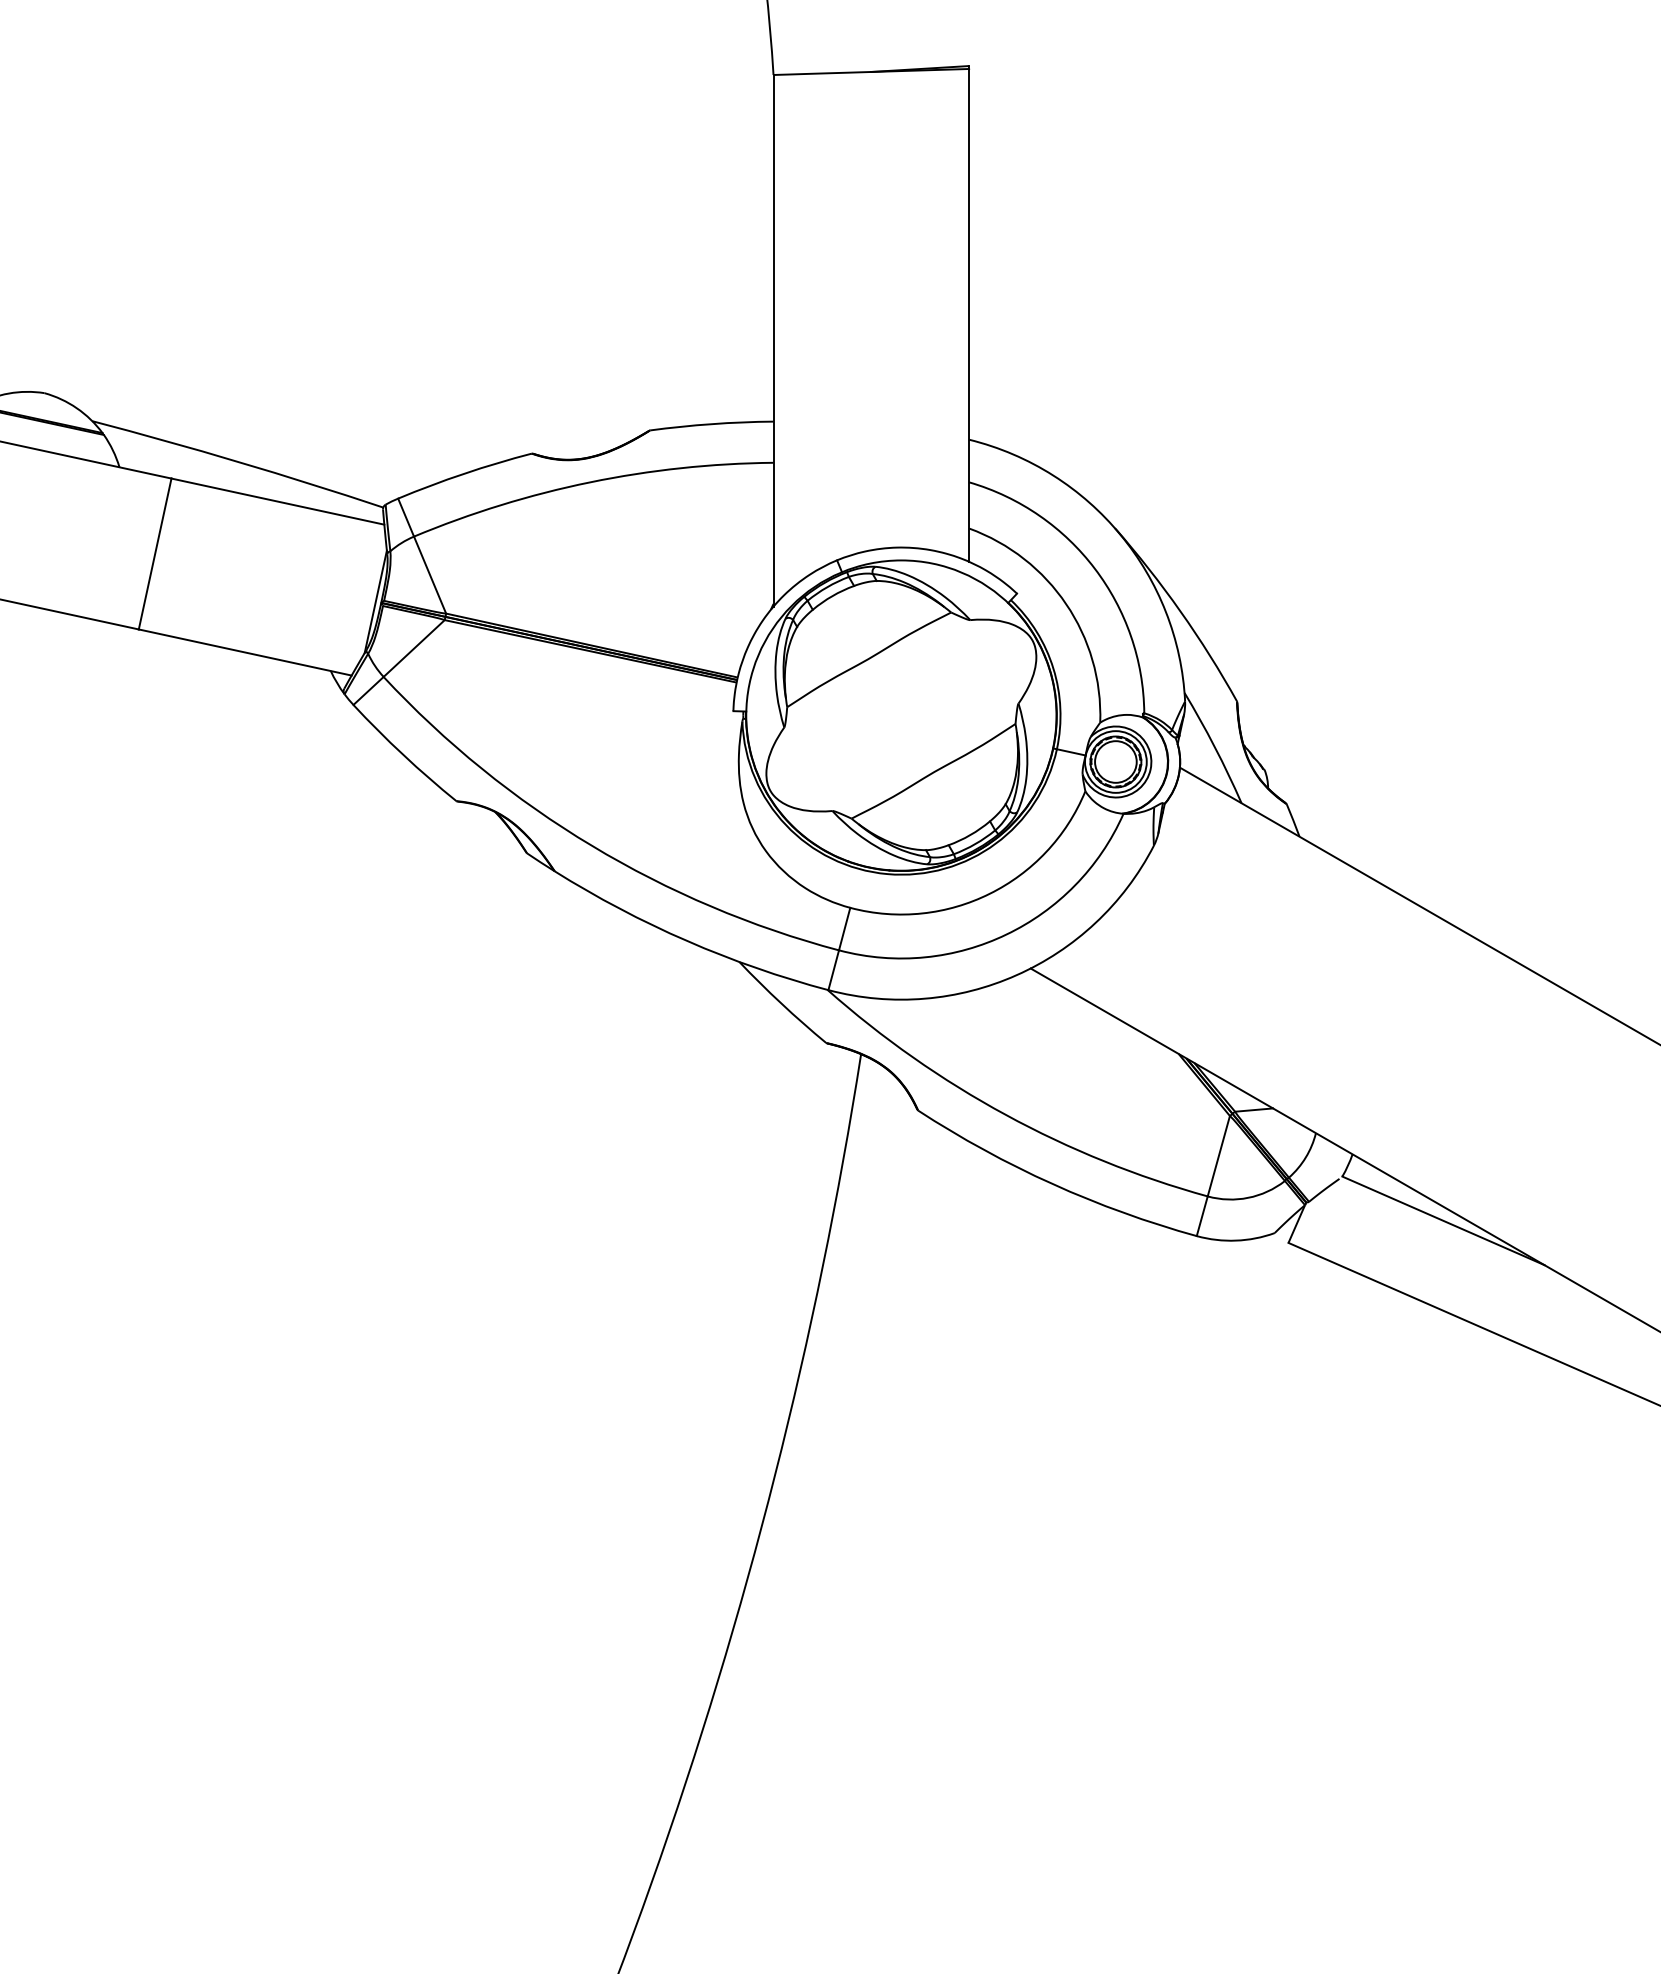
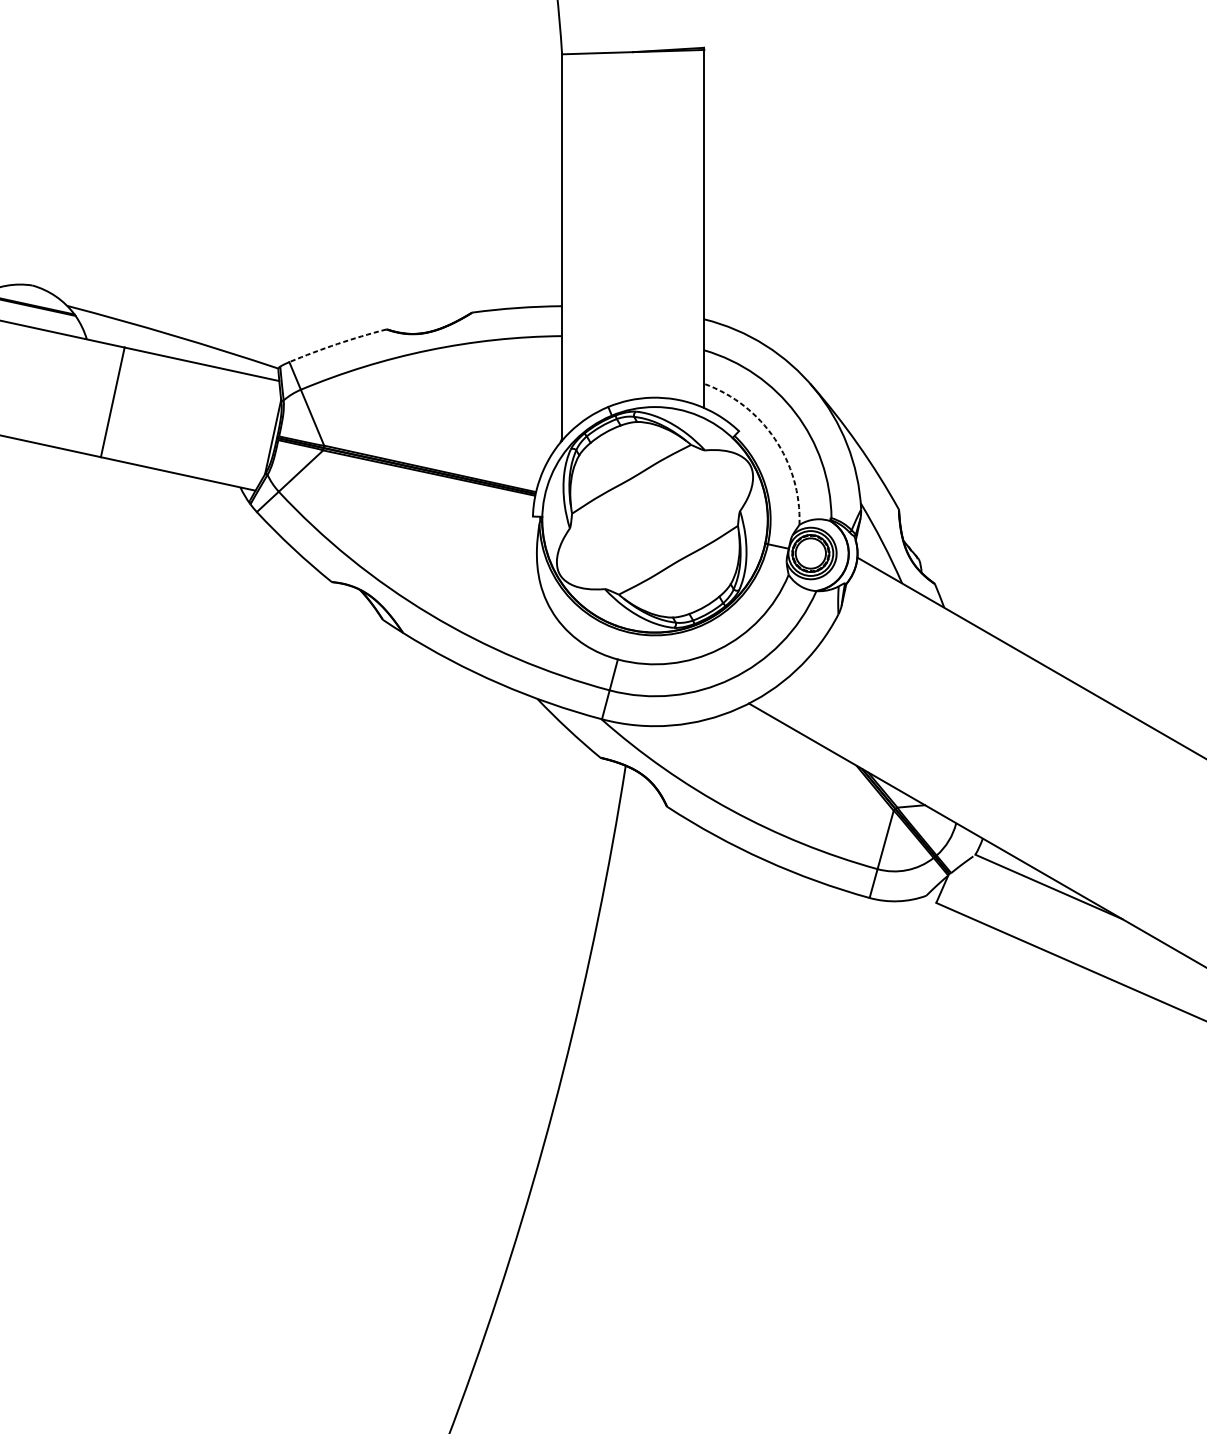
arc: (464, 473) -> (337, 343), solid -> dashed
arc: (1066, 604) -> (774, 439), solid -> dashed

